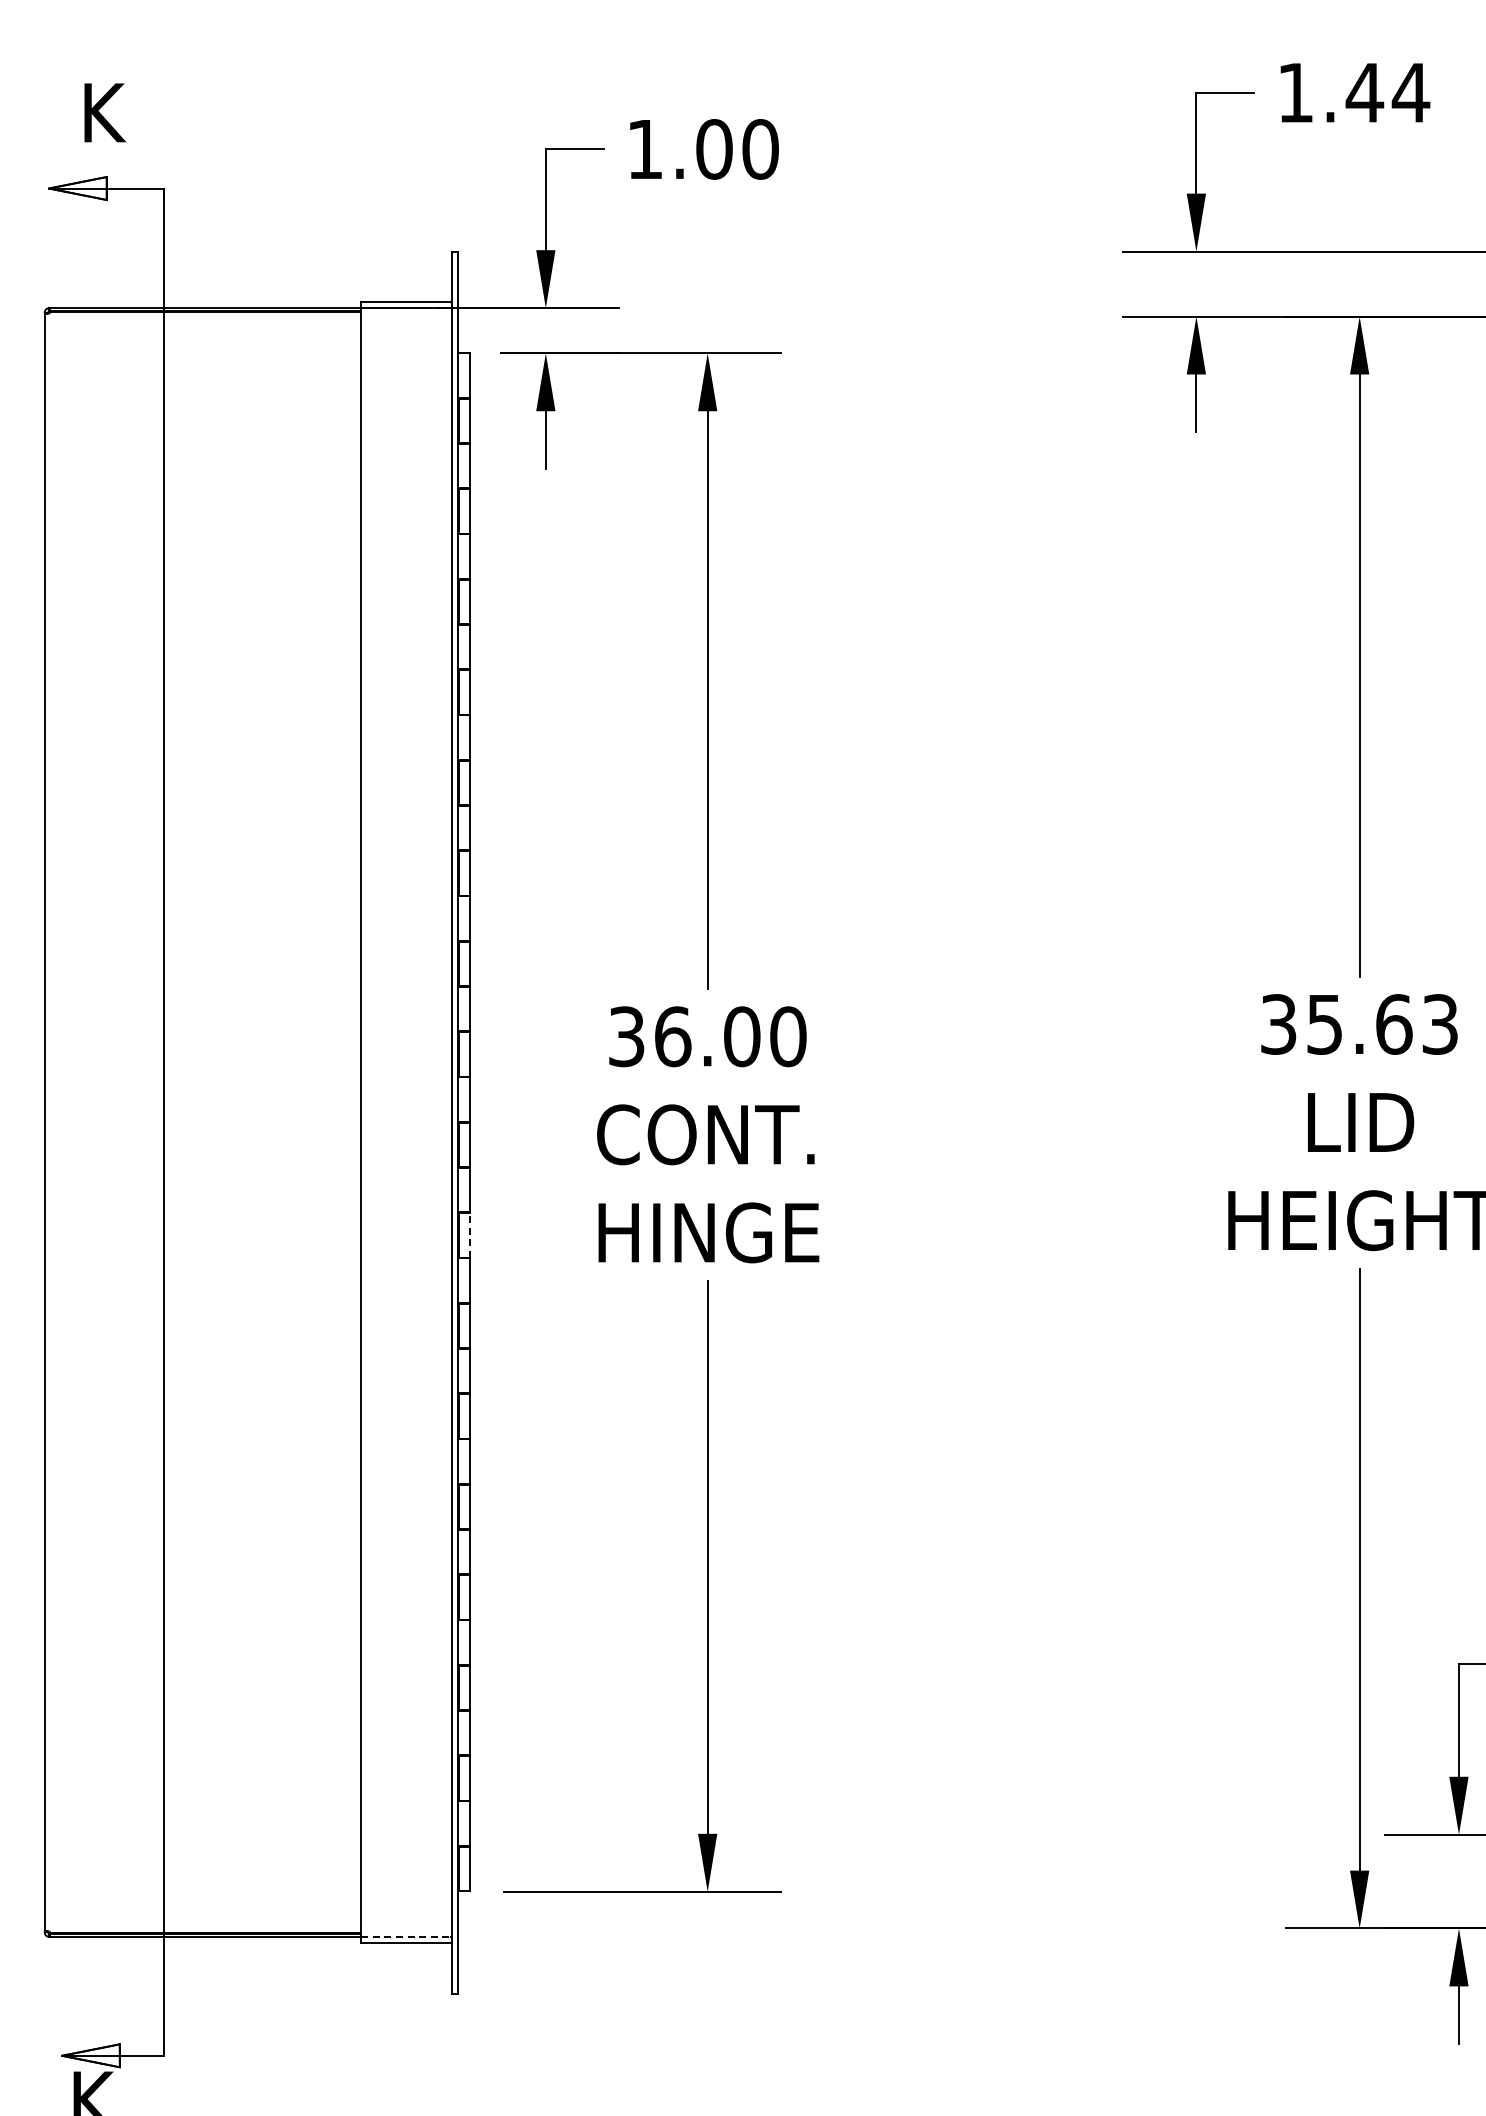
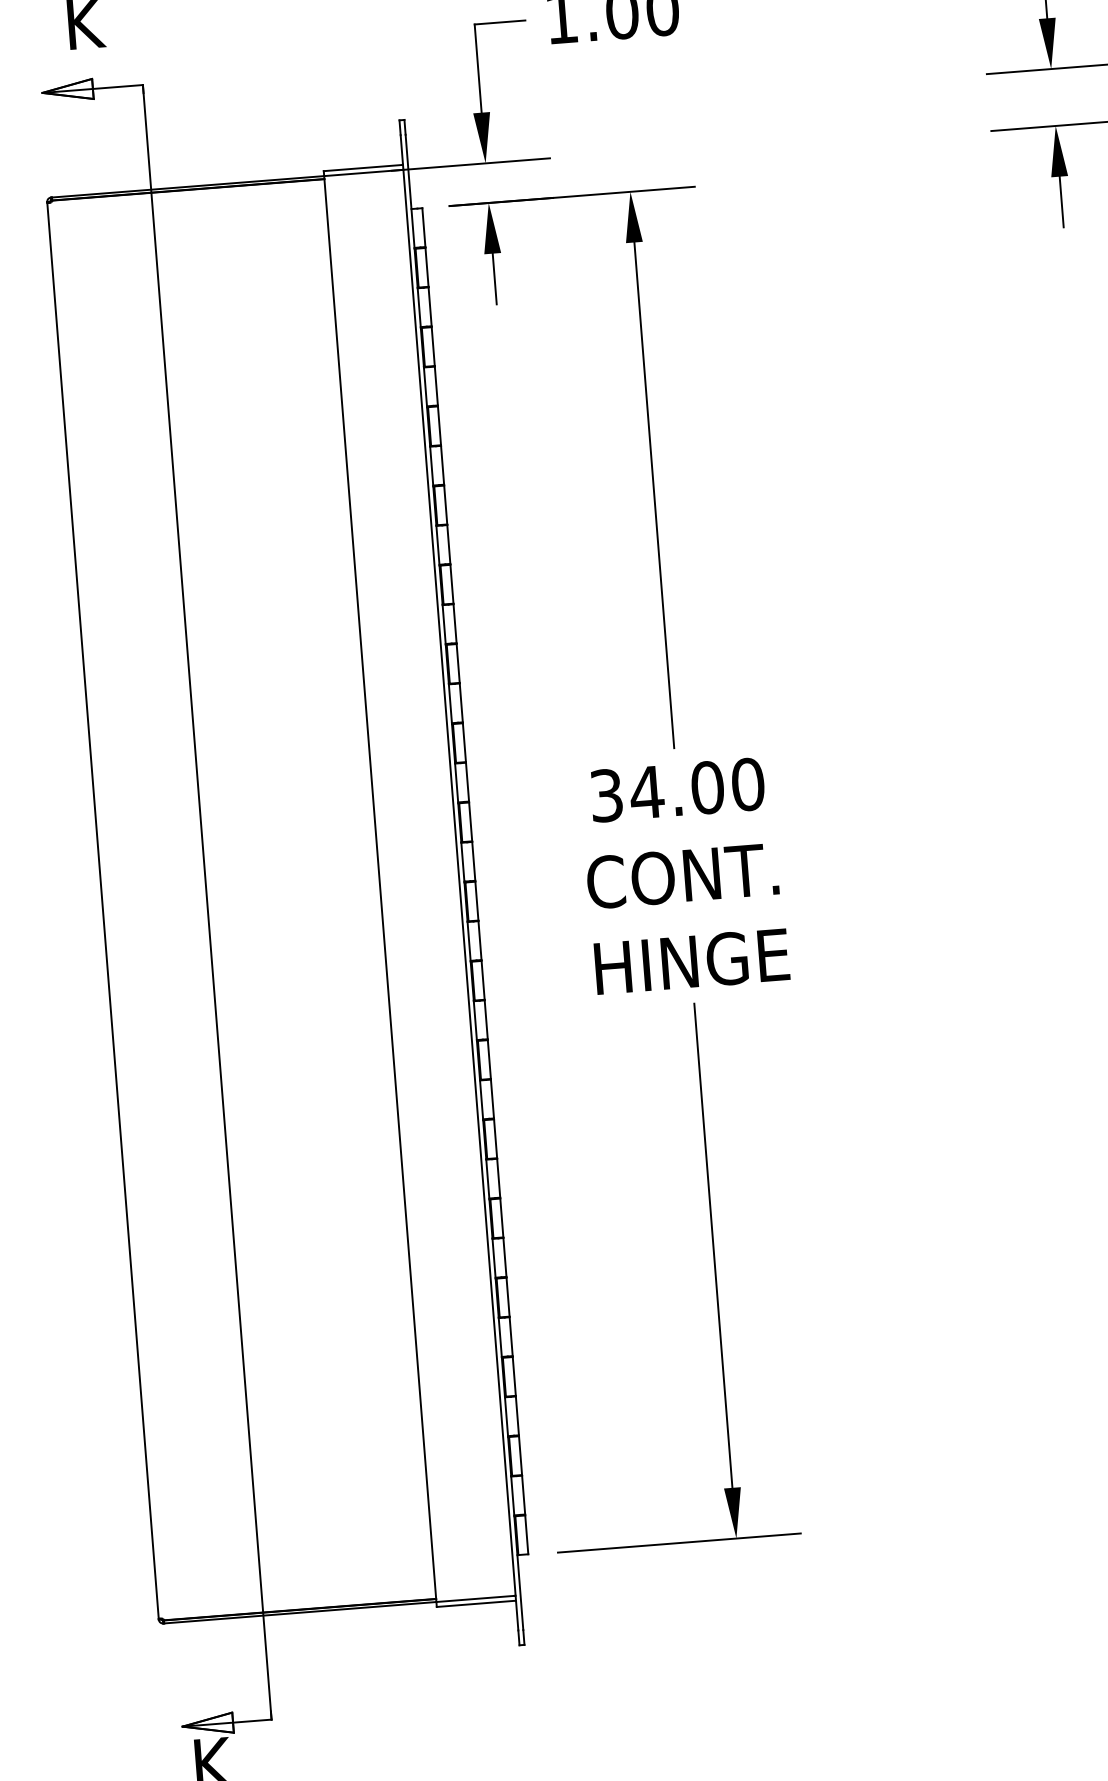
text: (672, 1036) -> (646, 792), 36.00 -> 34.00
line: (470, 1234) -> (483, 979), dashed -> solid
line: (405, 1936) -> (474, 1598), dashed -> solid

